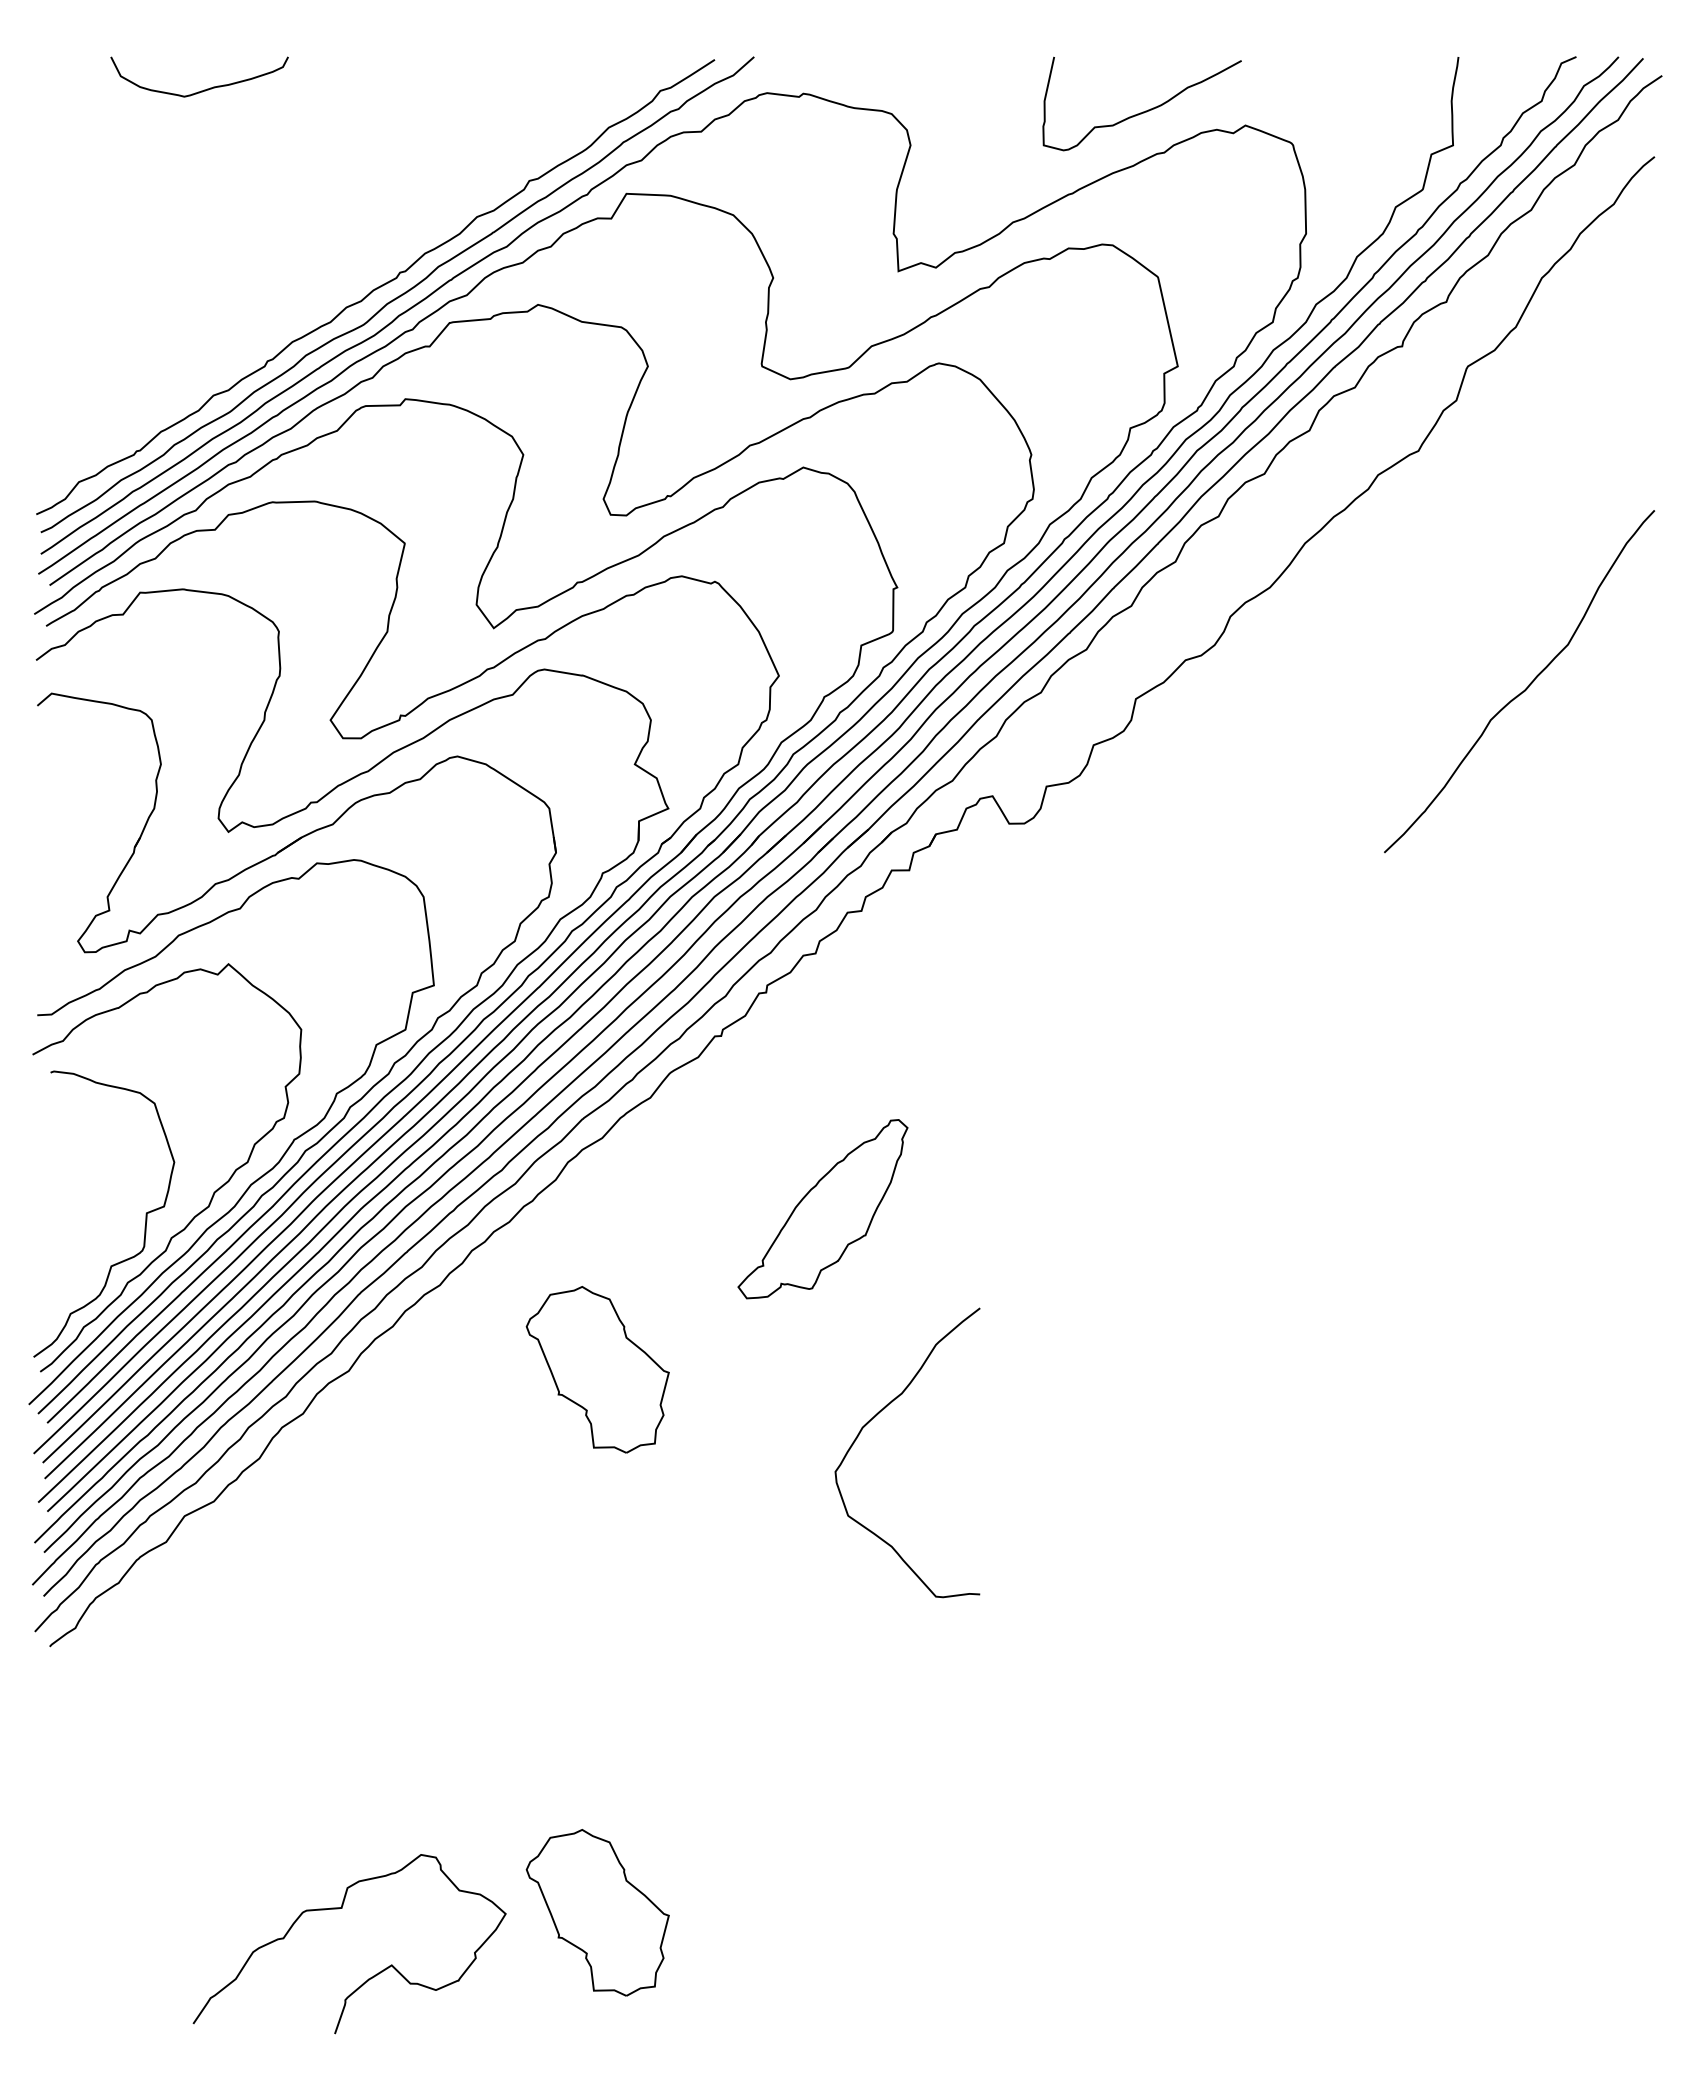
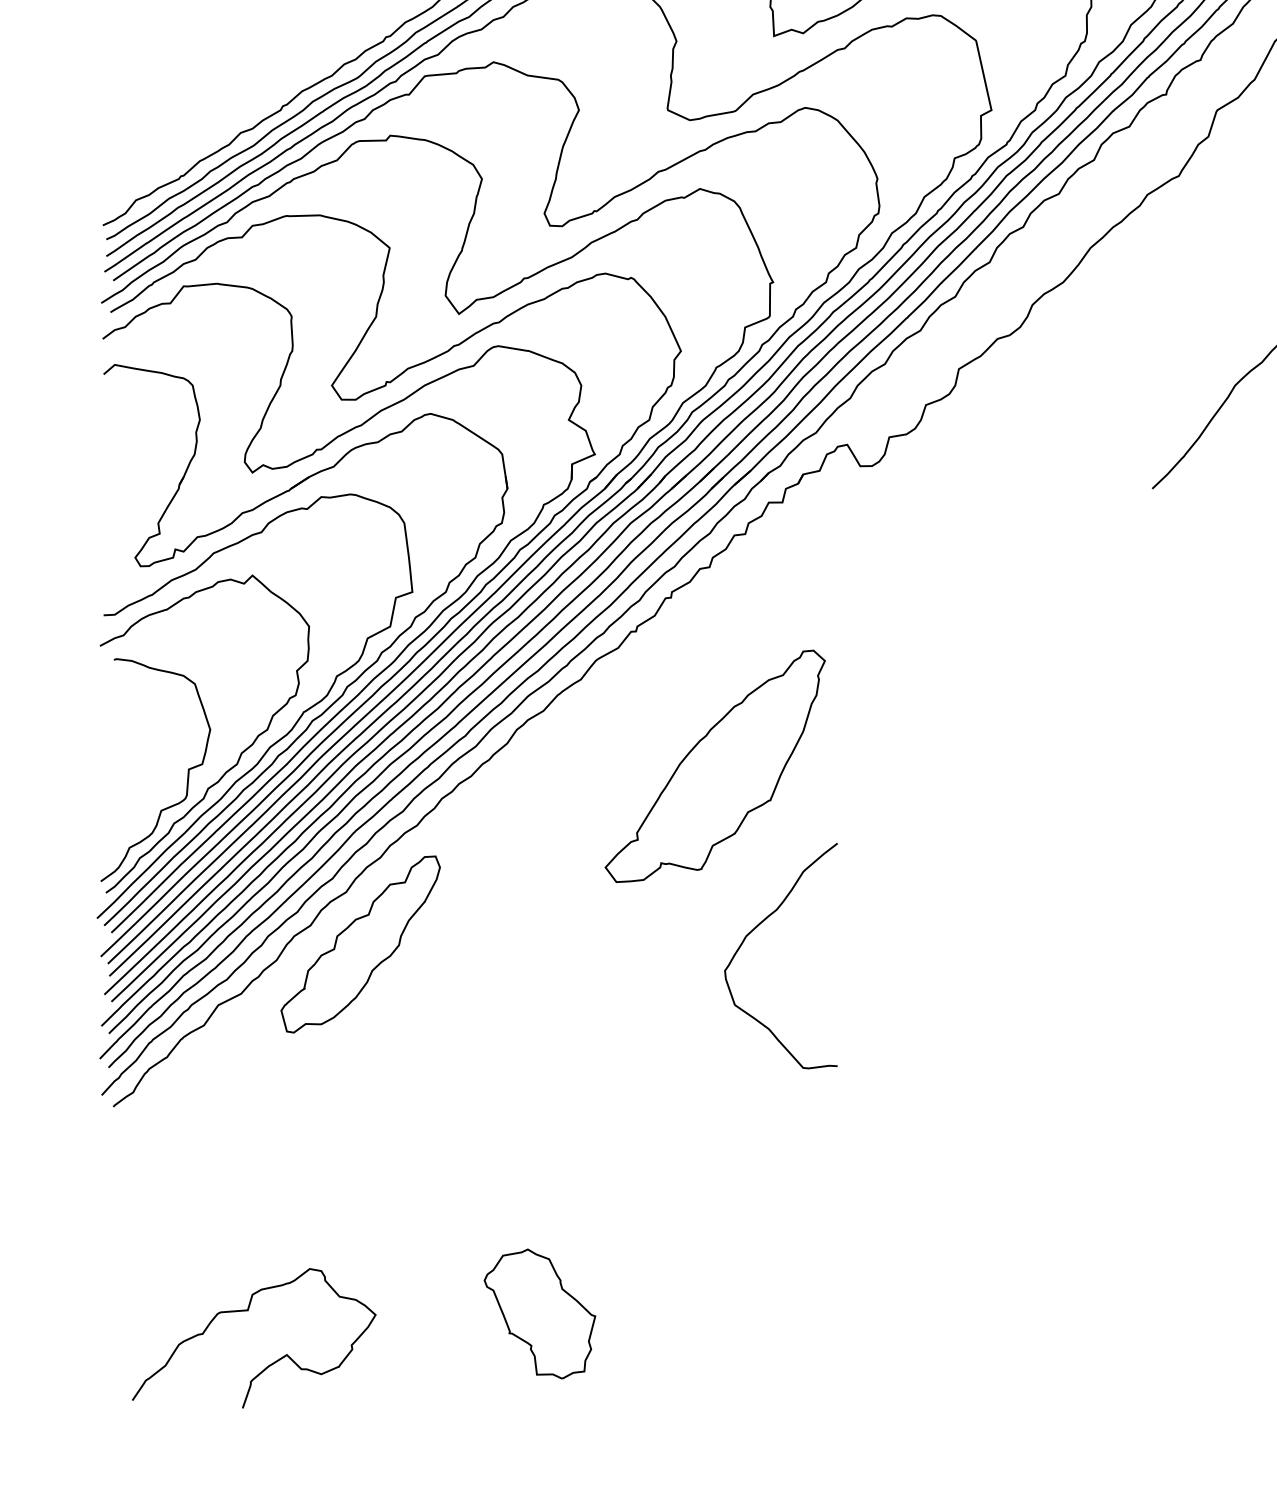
part: (822, 1208) -> (714, 765), size x1.67
part: (597, 1369) -> (539, 891), removed
part: (367, 1438) -> (360, 944), added
curve: (342, 1908) -> (248, 1310), moved

